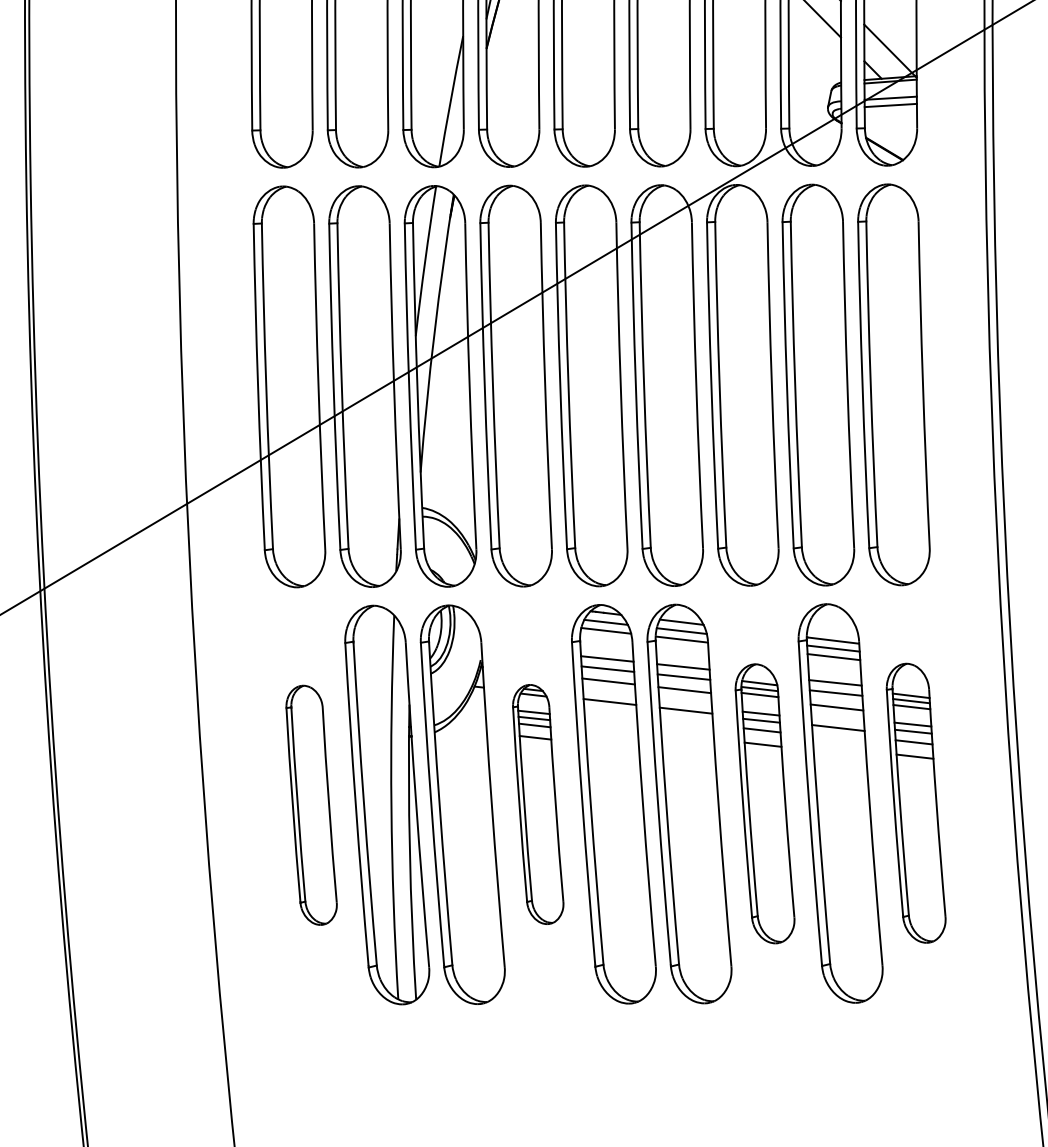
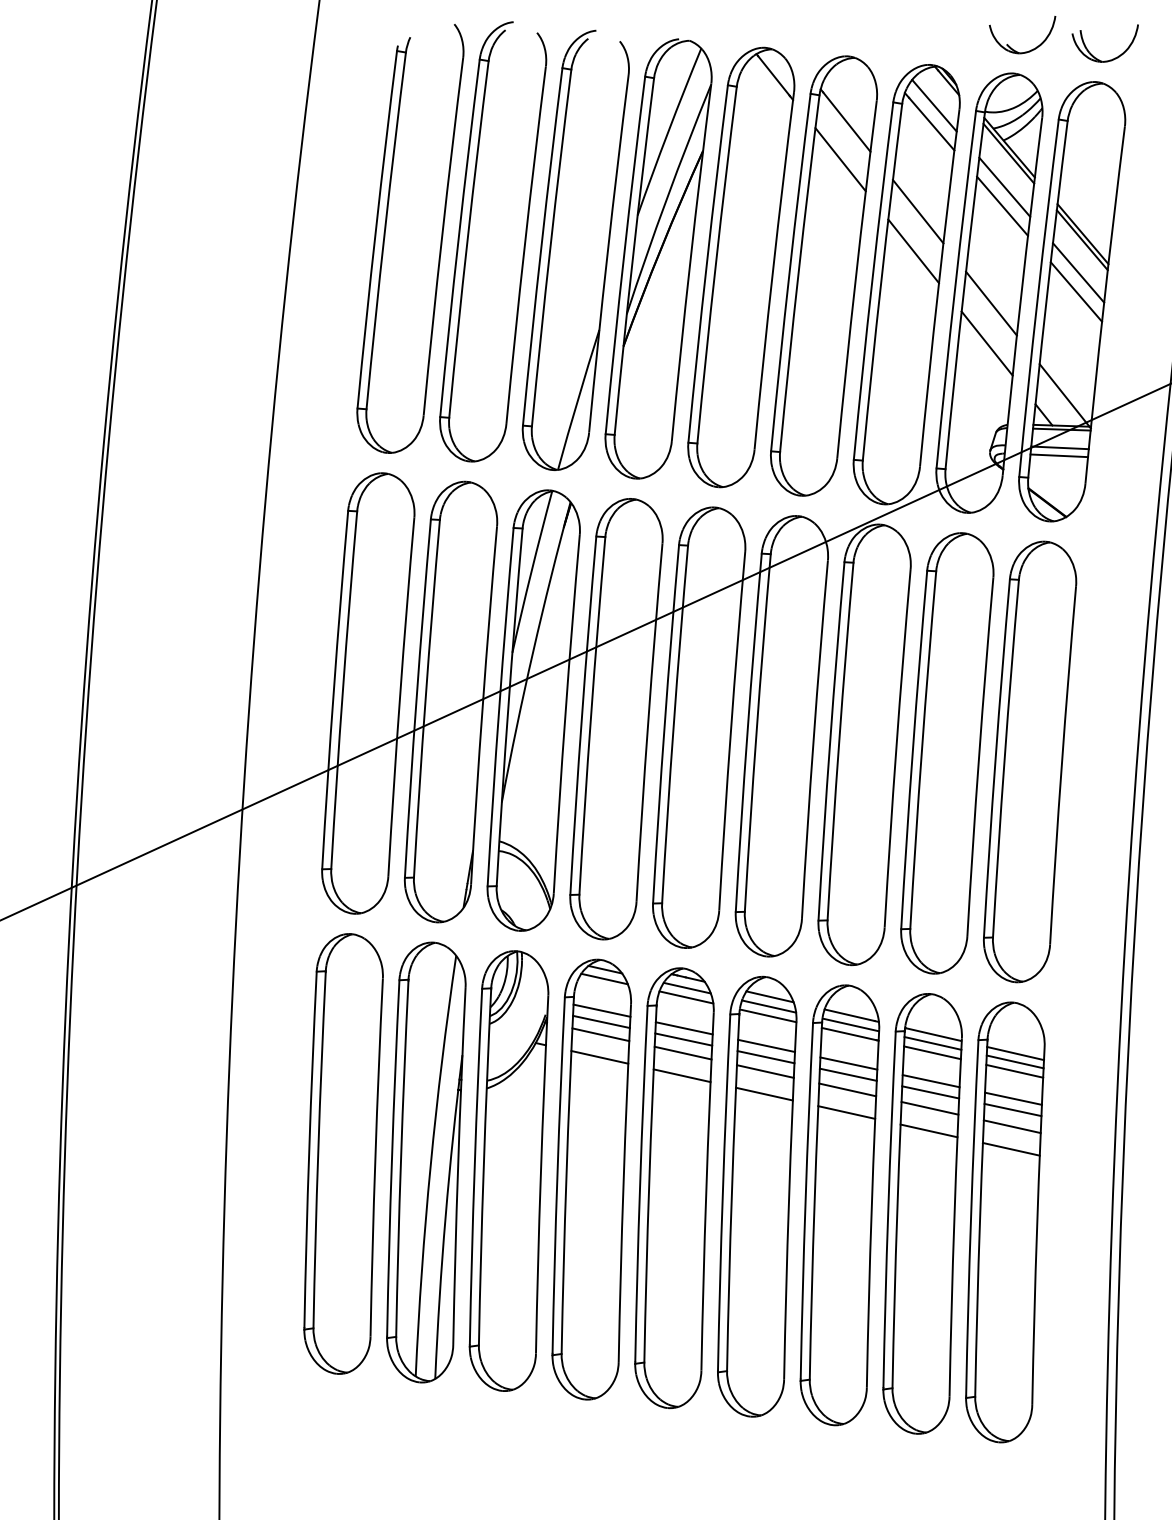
part: (916, 803) -> (1005, 1222), size x1.43
part: (311, 804) -> (343, 1153), size x1.67
part: (538, 804) -> (591, 1179), size x1.67
part: (764, 804) -> (839, 1205), size x1.43

